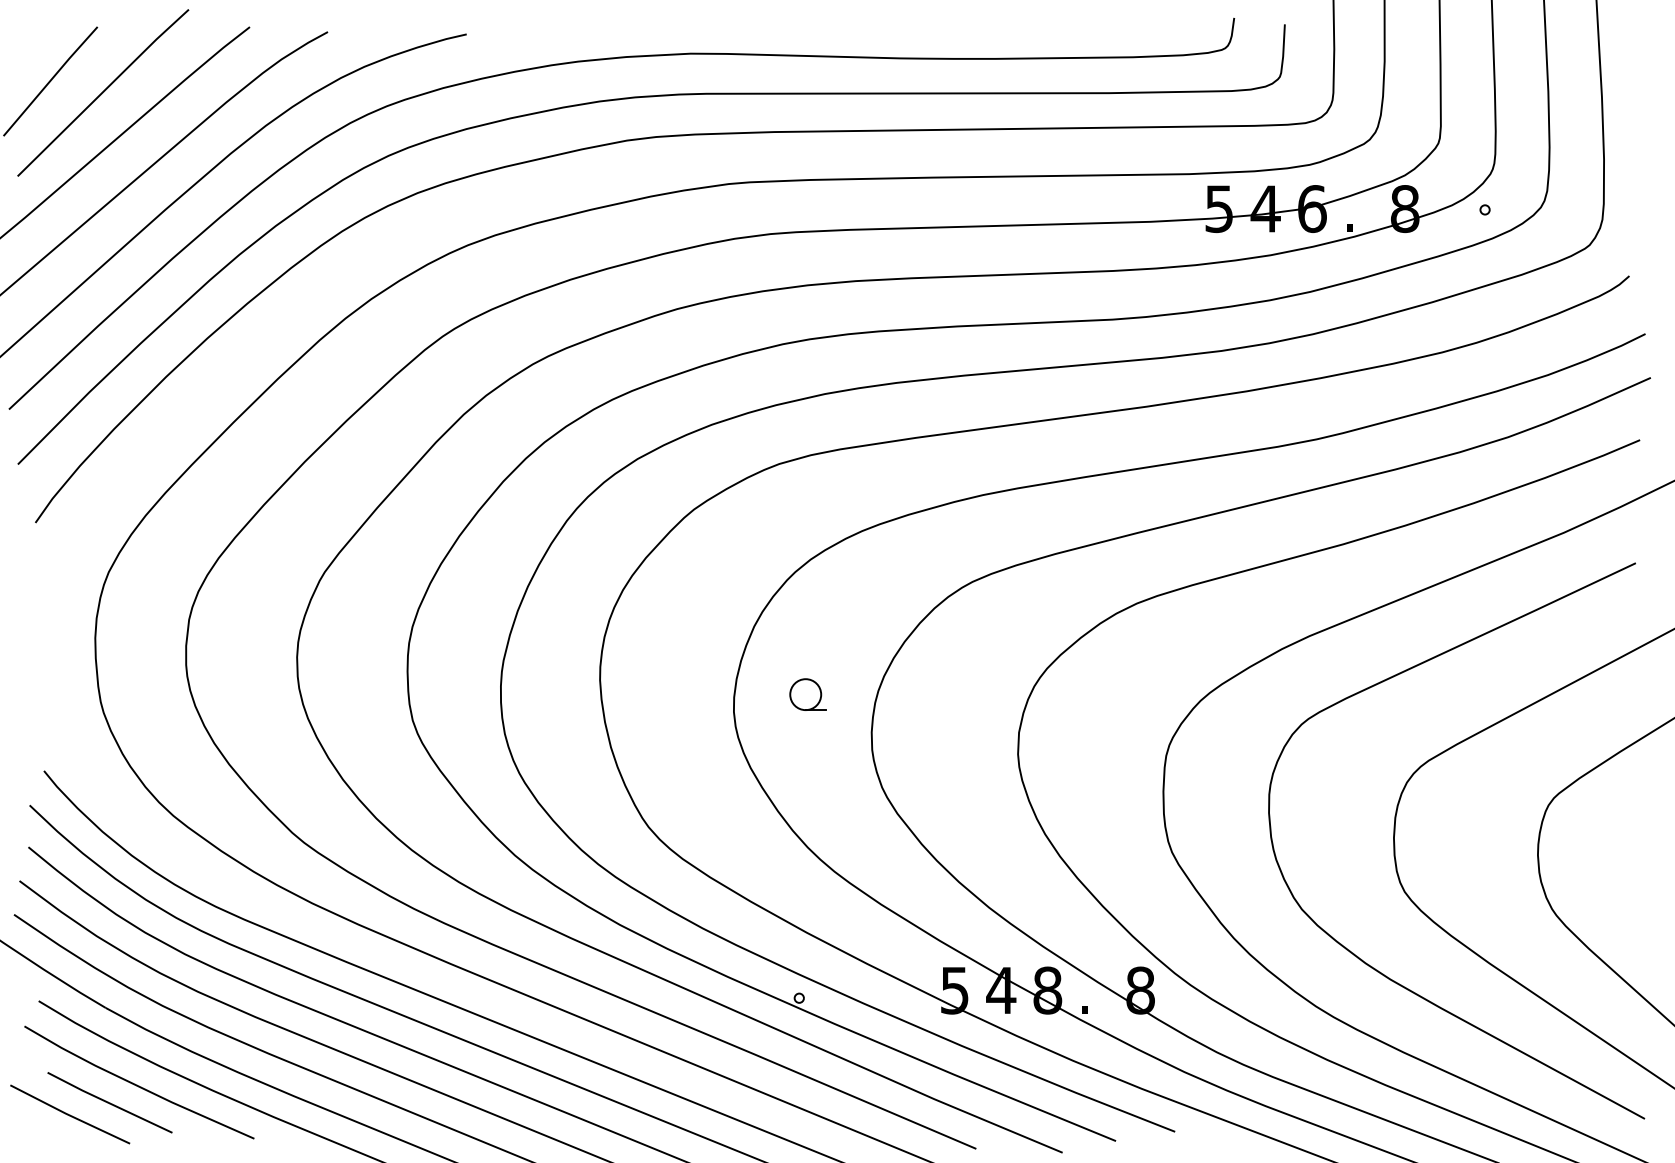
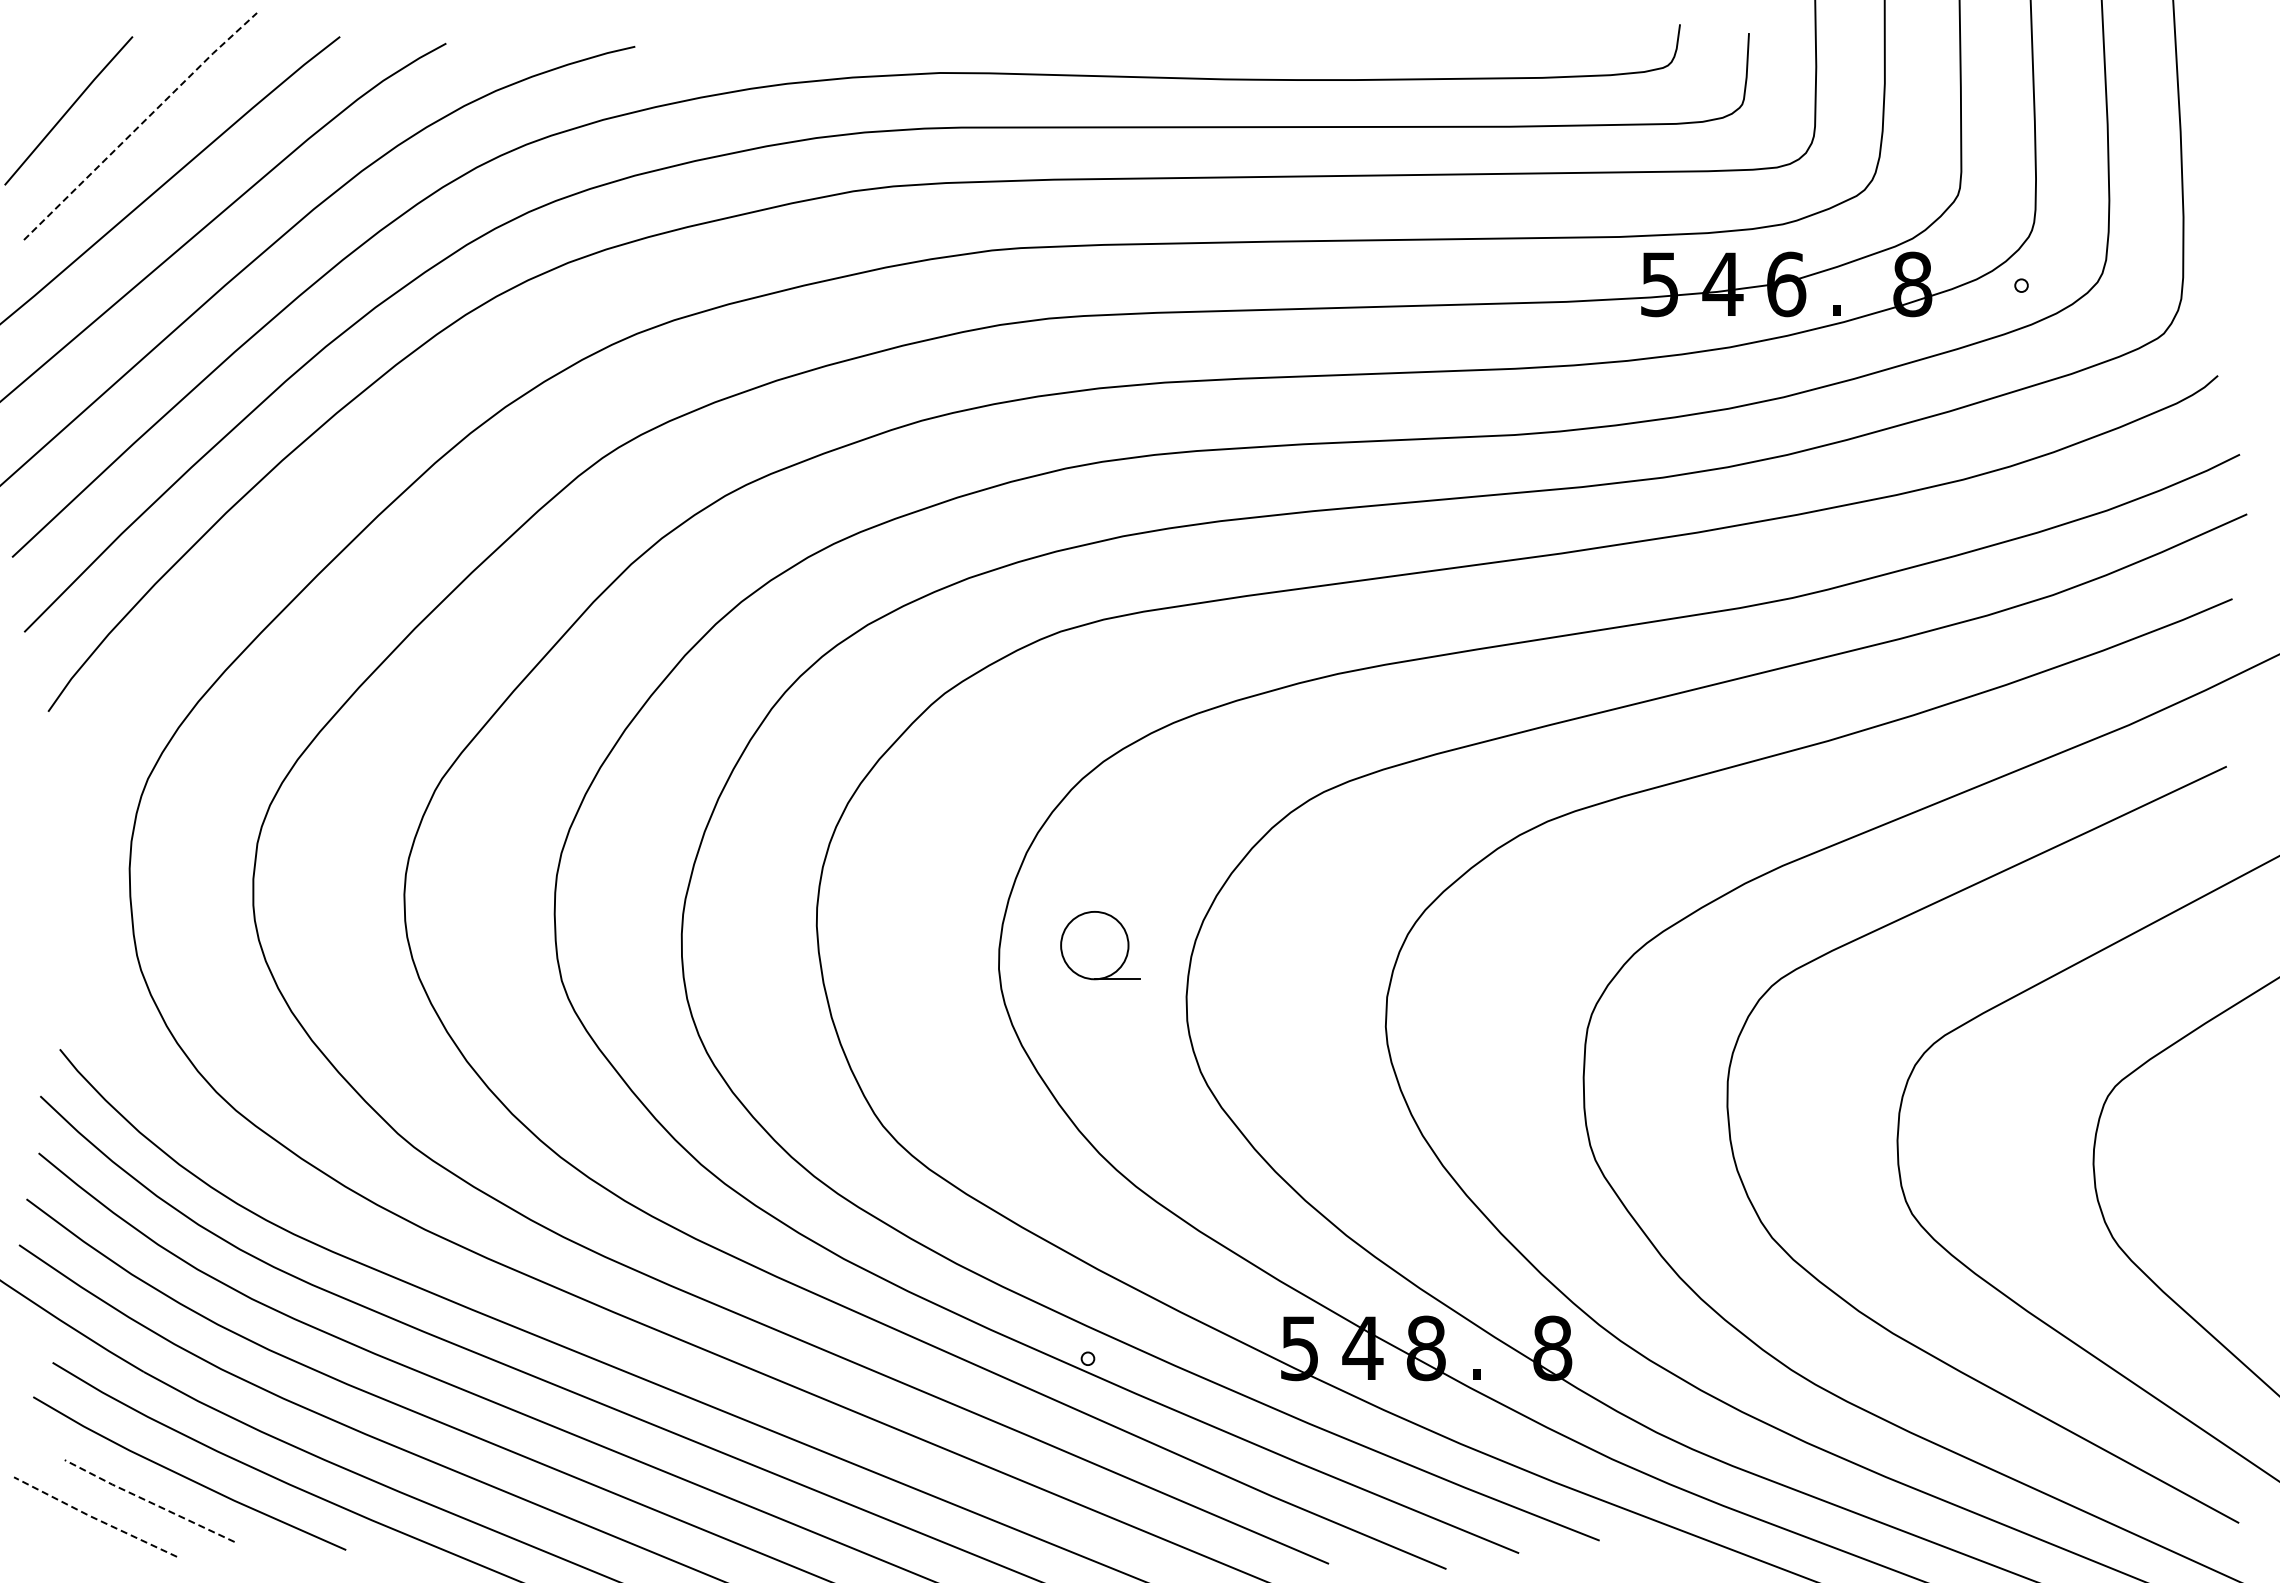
line: (103, 91) -> (140, 124), solid -> dashed
part: (807, 694) -> (1099, 945), size x1.6
line: (109, 1103) -> (148, 1501), solid -> dashed
line: (69, 1115) -> (94, 1518), solid -> dashed

